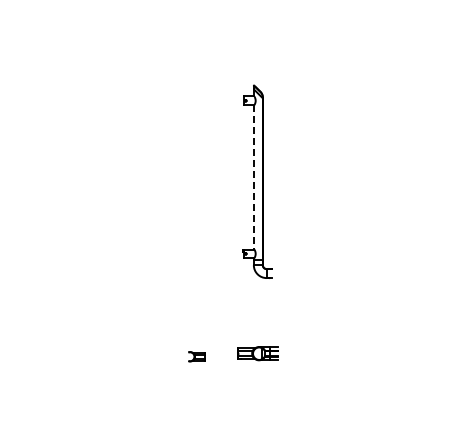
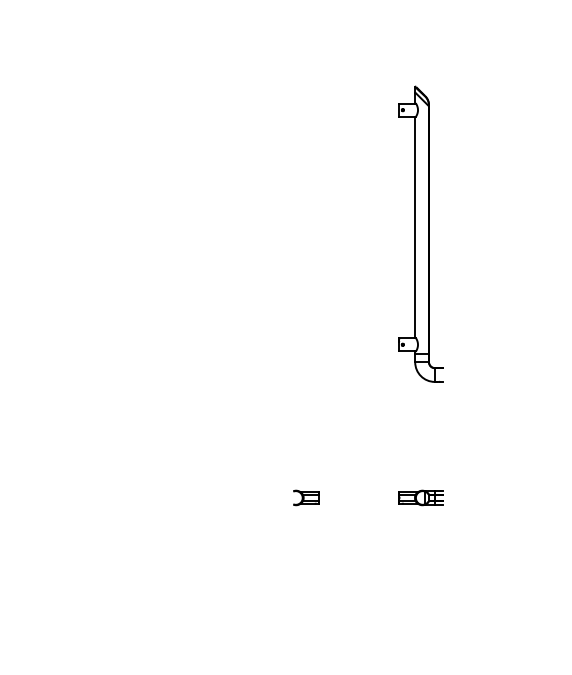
line: (253, 177) -> (414, 227), dashed -> solid
part: (257, 353) -> (420, 497), size x0.71
part: (196, 356) -> (305, 497), moved

